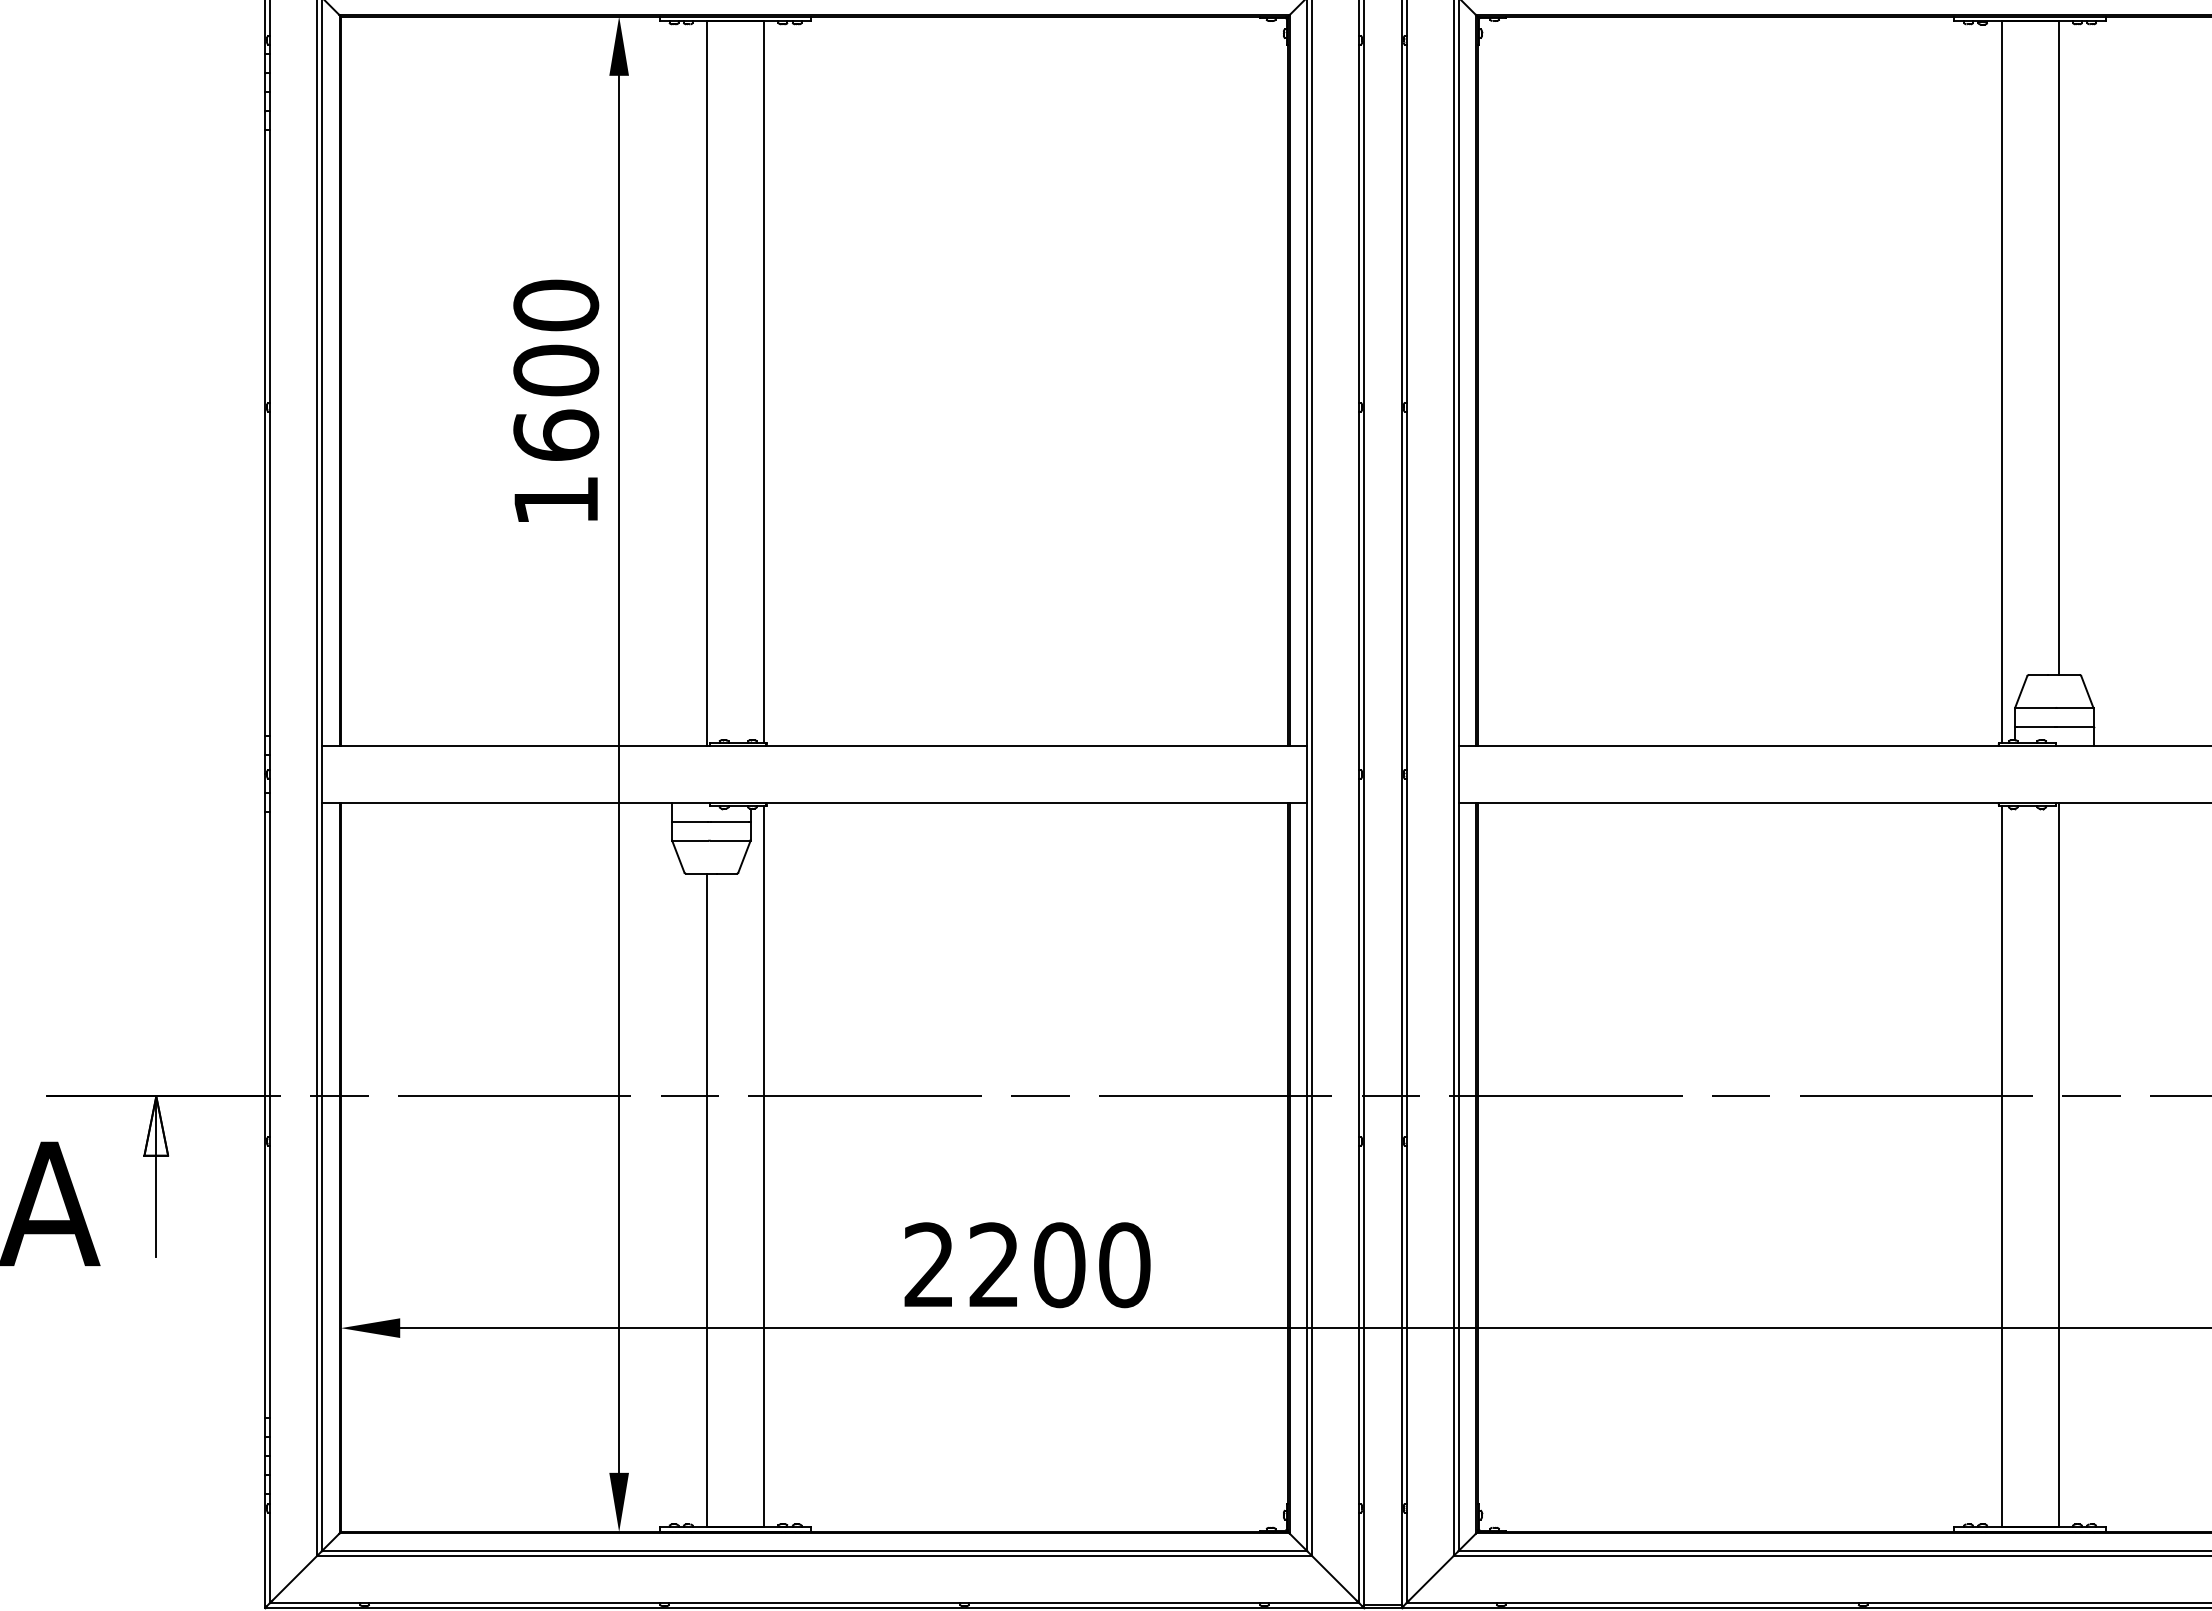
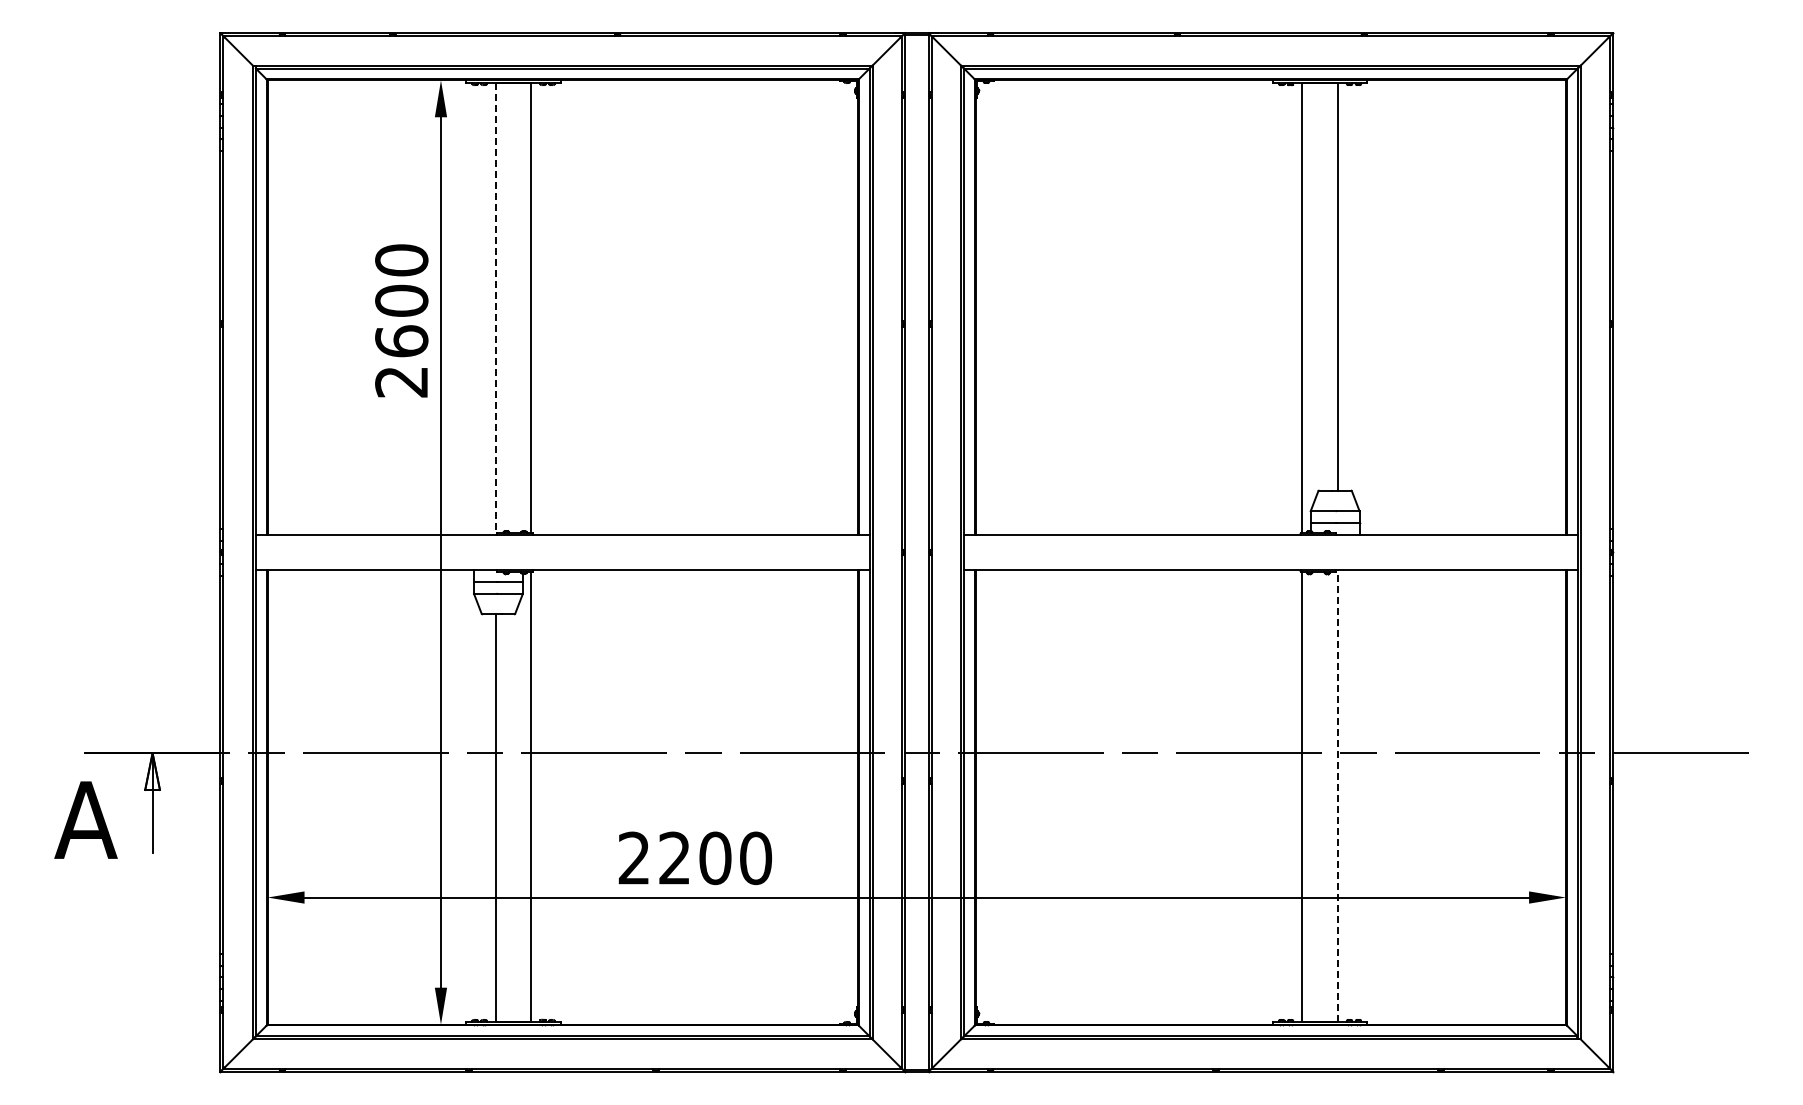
line: (706, 384) -> (495, 309), solid -> dashed
text: (555, 501) -> (401, 382), 1600 -> 2600
line: (2058, 1164) -> (1337, 795), solid -> dashed

